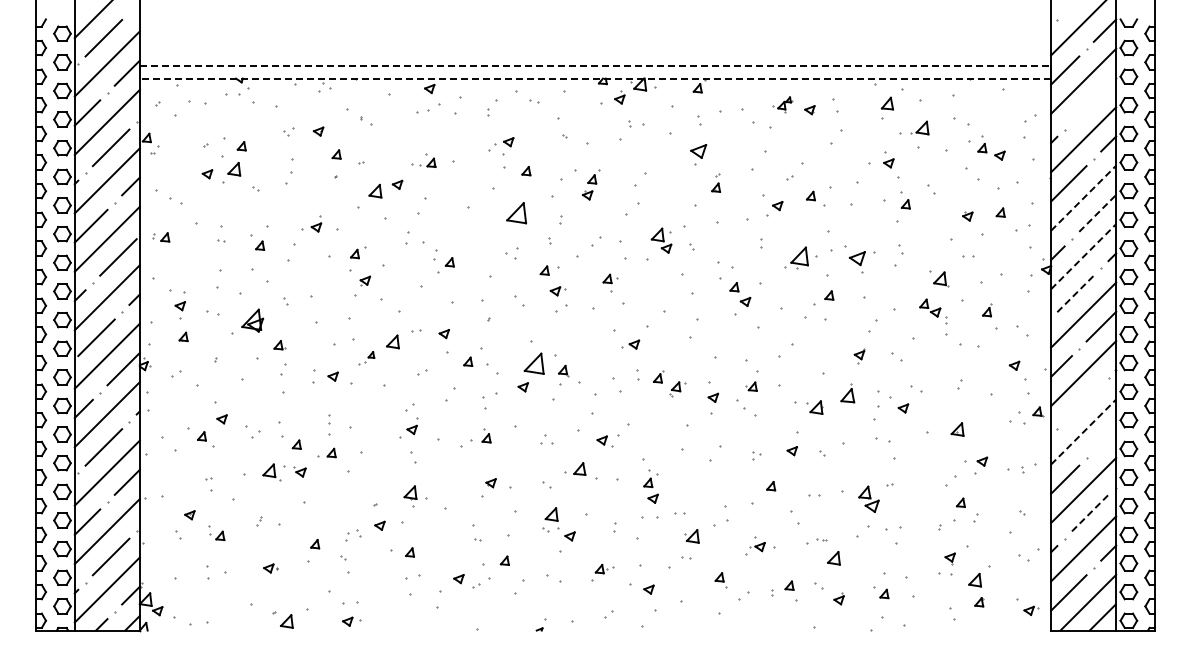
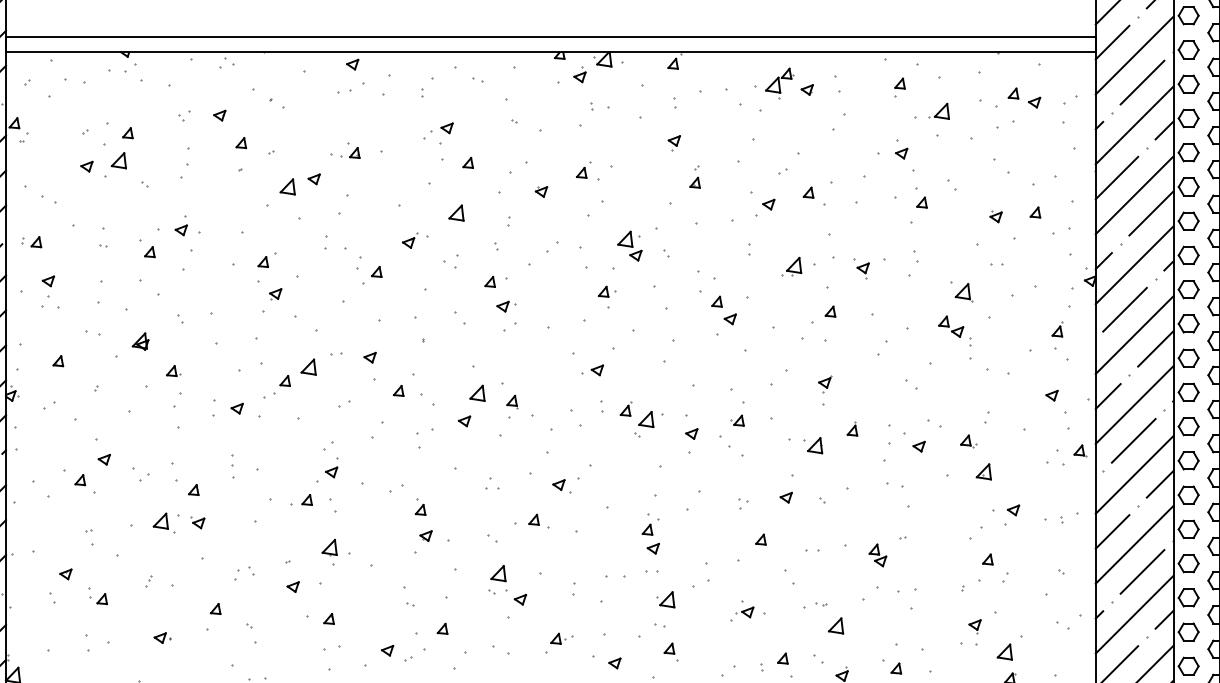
line: (595, 65) -> (550, 36), dashed -> solid
line: (595, 78) -> (550, 52), dashed -> solid
line: (1089, 103) -> (1141, 82), added
part: (782, 104) -> (774, 83), size x1.67
part: (887, 107) -> (900, 86), size x0.71
part: (991, 151) -> (1024, 97), moved
part: (698, 154) -> (674, 143), size x0.62
part: (593, 176) -> (583, 169), moved
line: (1084, 197) -> (1135, 194), dashed -> solid
part: (516, 212) -> (456, 212), size x0.62
line: (1097, 213) -> (1151, 213), dashed -> solid
part: (316, 223) -> (181, 225), moved
part: (481, 235) -> (414, 239), added
line: (1084, 256) -> (1135, 265), dashed -> solid
part: (796, 257) -> (791, 266), size x0.71
part: (855, 260) -> (861, 269), size x0.62
part: (610, 282) -> (607, 296), moved
line: (1075, 293) -> (1124, 309), dashed -> solid
part: (179, 310) -> (47, 286), moved
part: (987, 310) -> (1057, 329), moved
part: (251, 320) -> (139, 341), size x0.62
part: (859, 356) -> (824, 384), moved
part: (366, 358) -> (277, 386), size x1.43
part: (533, 363) -> (476, 392), size x0.62
part: (677, 389) -> (648, 424), size x1.43
part: (847, 393) -> (852, 428), size x0.62
line: (1082, 403) -> (1133, 440), added
part: (944, 404) -> (968, 441), added
line: (1084, 431) -> (1135, 474), dashed -> solid
part: (486, 435) -> (420, 506), moved
line: (1104, 439) -> (1159, 483), added
part: (326, 452) -> (300, 499), moved
part: (585, 470) -> (538, 520), size x0.71
part: (650, 486) -> (650, 534), moved
part: (868, 499) -> (877, 555), size x0.71
line: (1090, 513) -> (1142, 572), dashed -> solid
part: (353, 535) -> (244, 573), moved
part: (720, 580) -> (670, 652), moved

